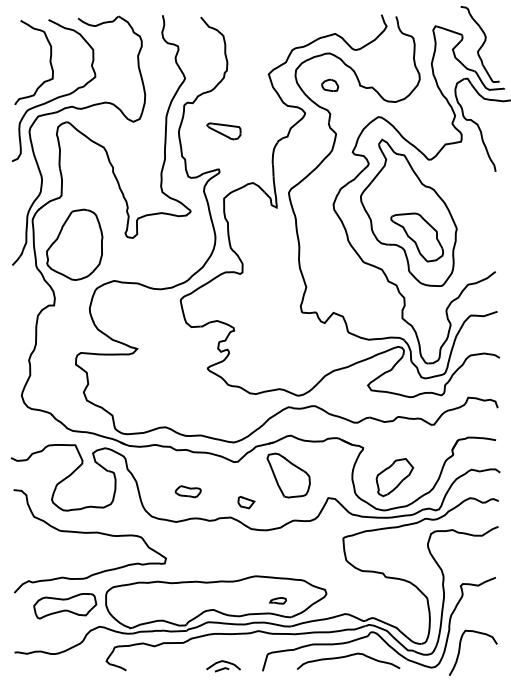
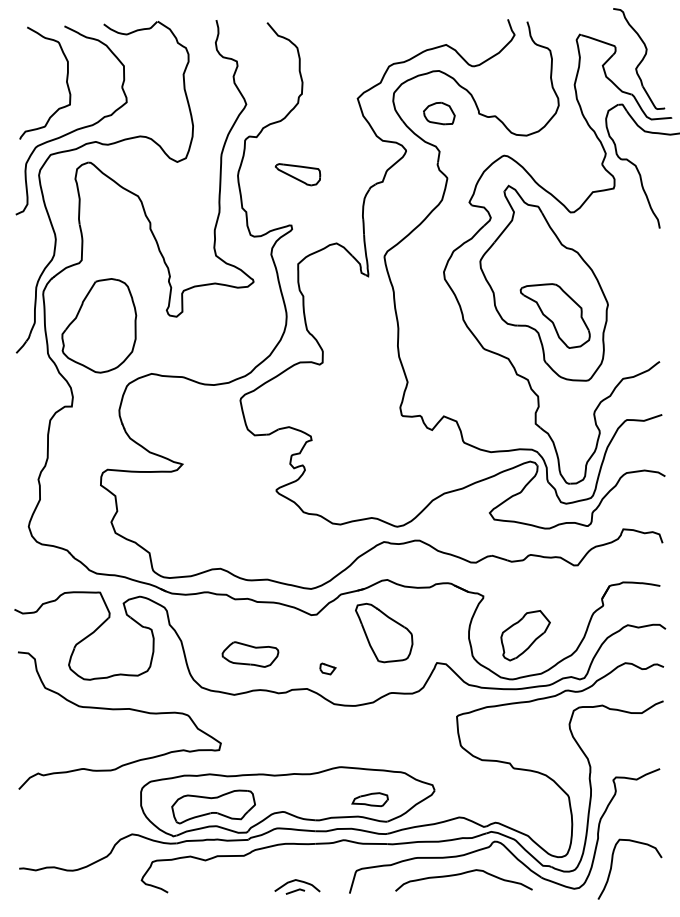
part: (330, 85) -> (439, 113), size x1.43
part: (188, 491) -> (250, 654), size x1.67
part: (246, 502) -> (327, 668), size x0.71
part: (277, 600) -> (369, 799), size x1.67
part: (65, 605) -> (213, 806), moved

